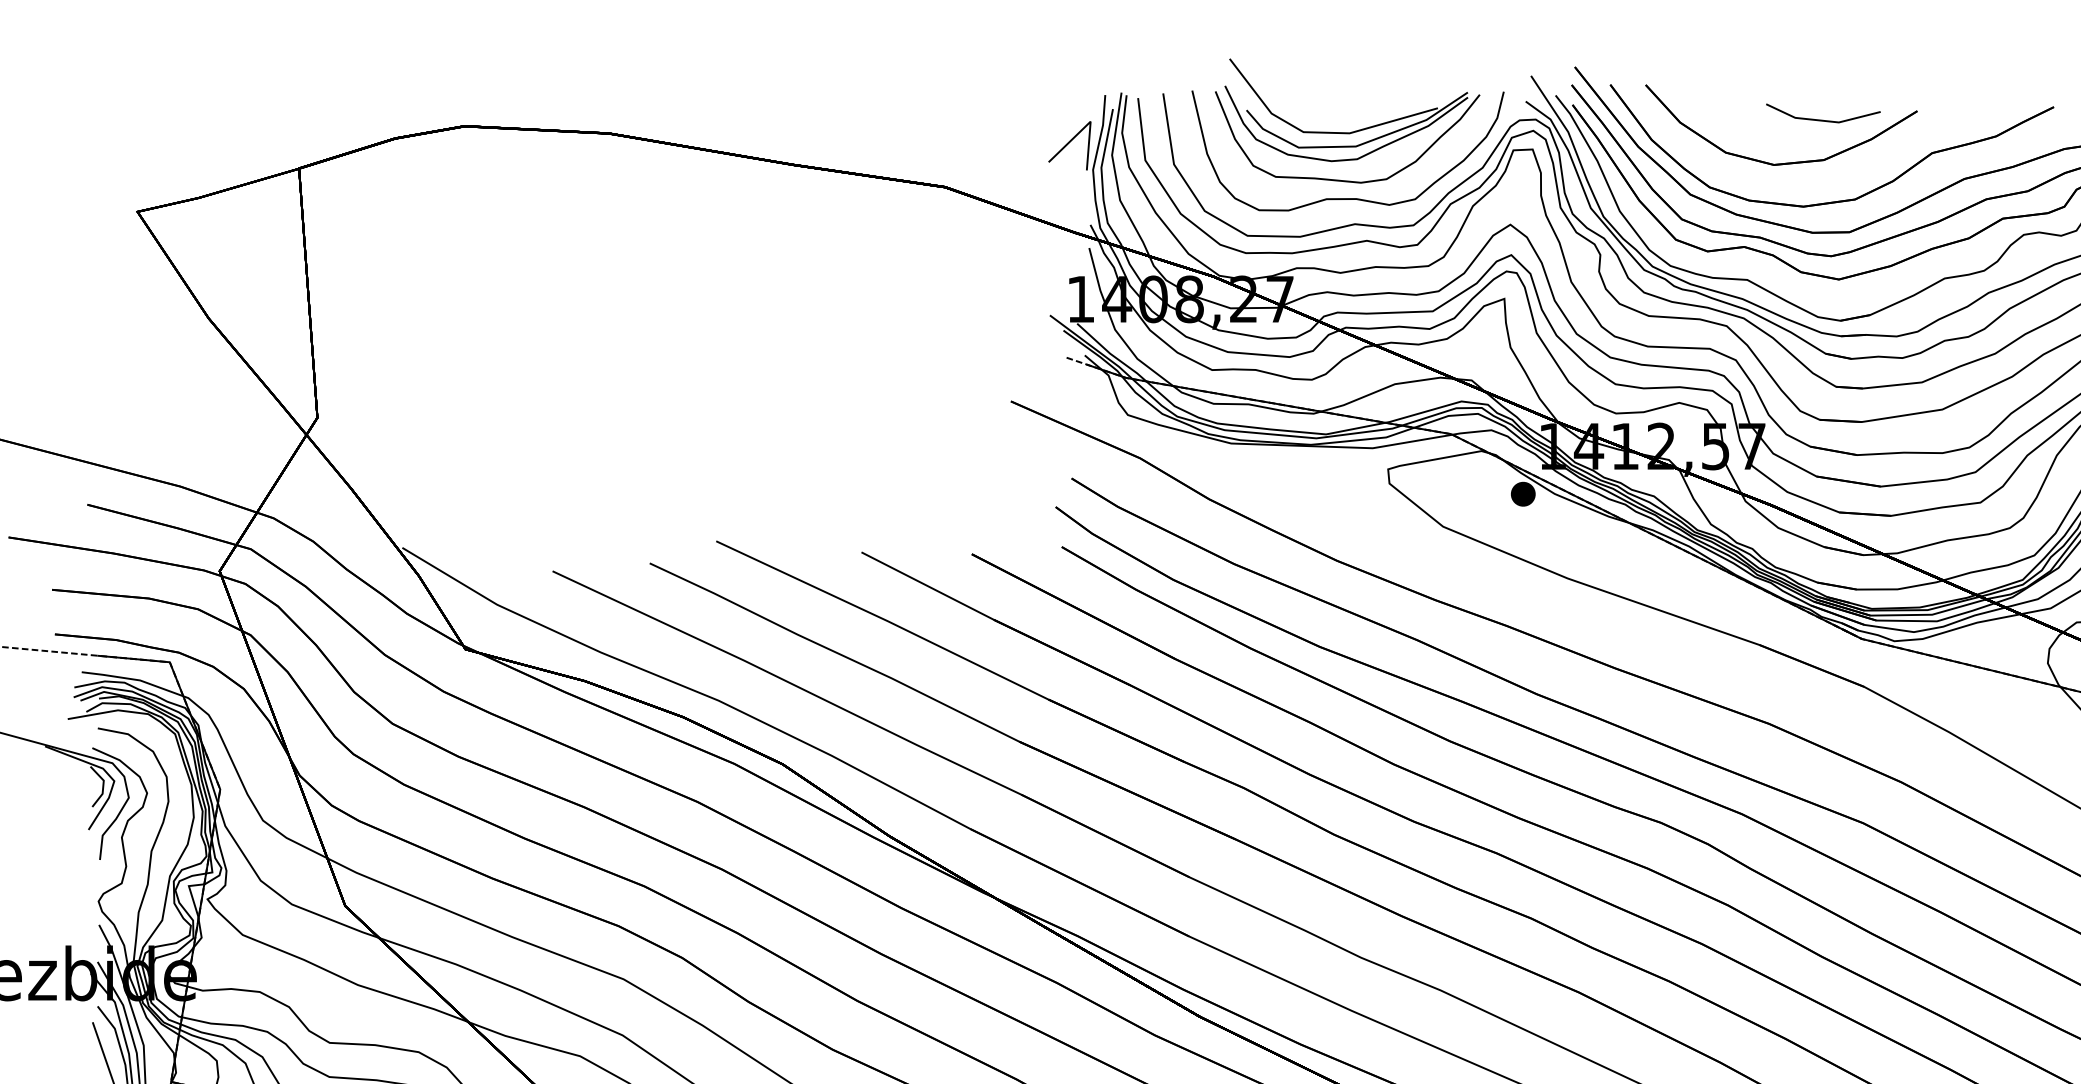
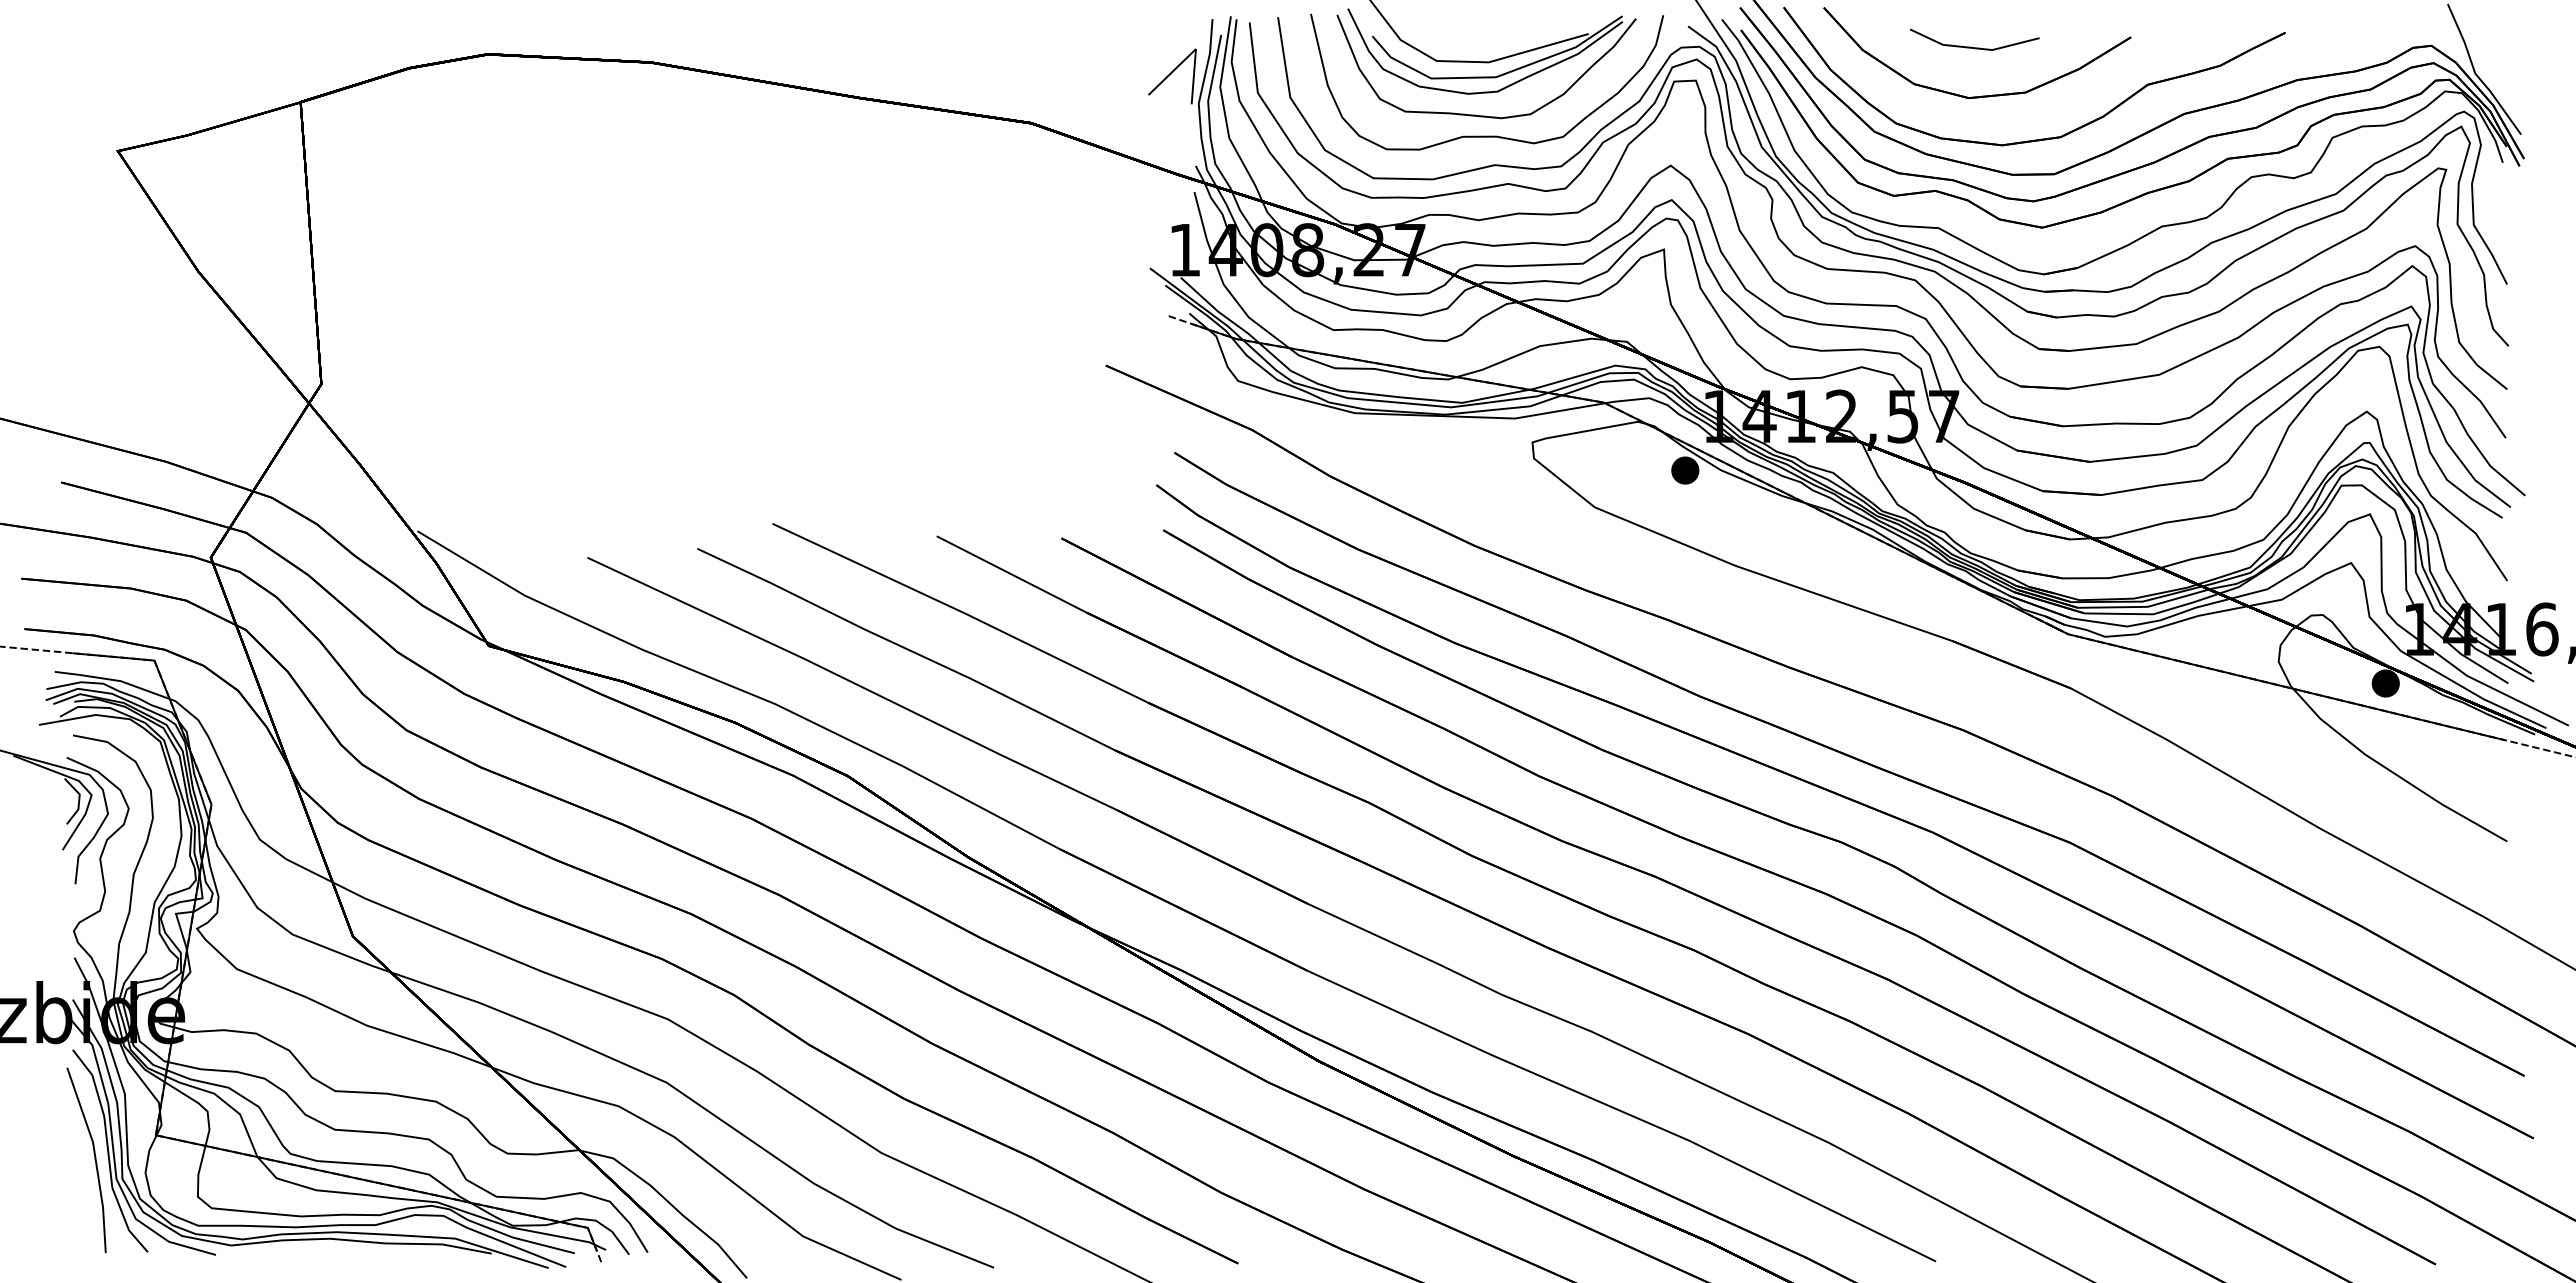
line: (1823, 120) -> (1974, 47), moved

